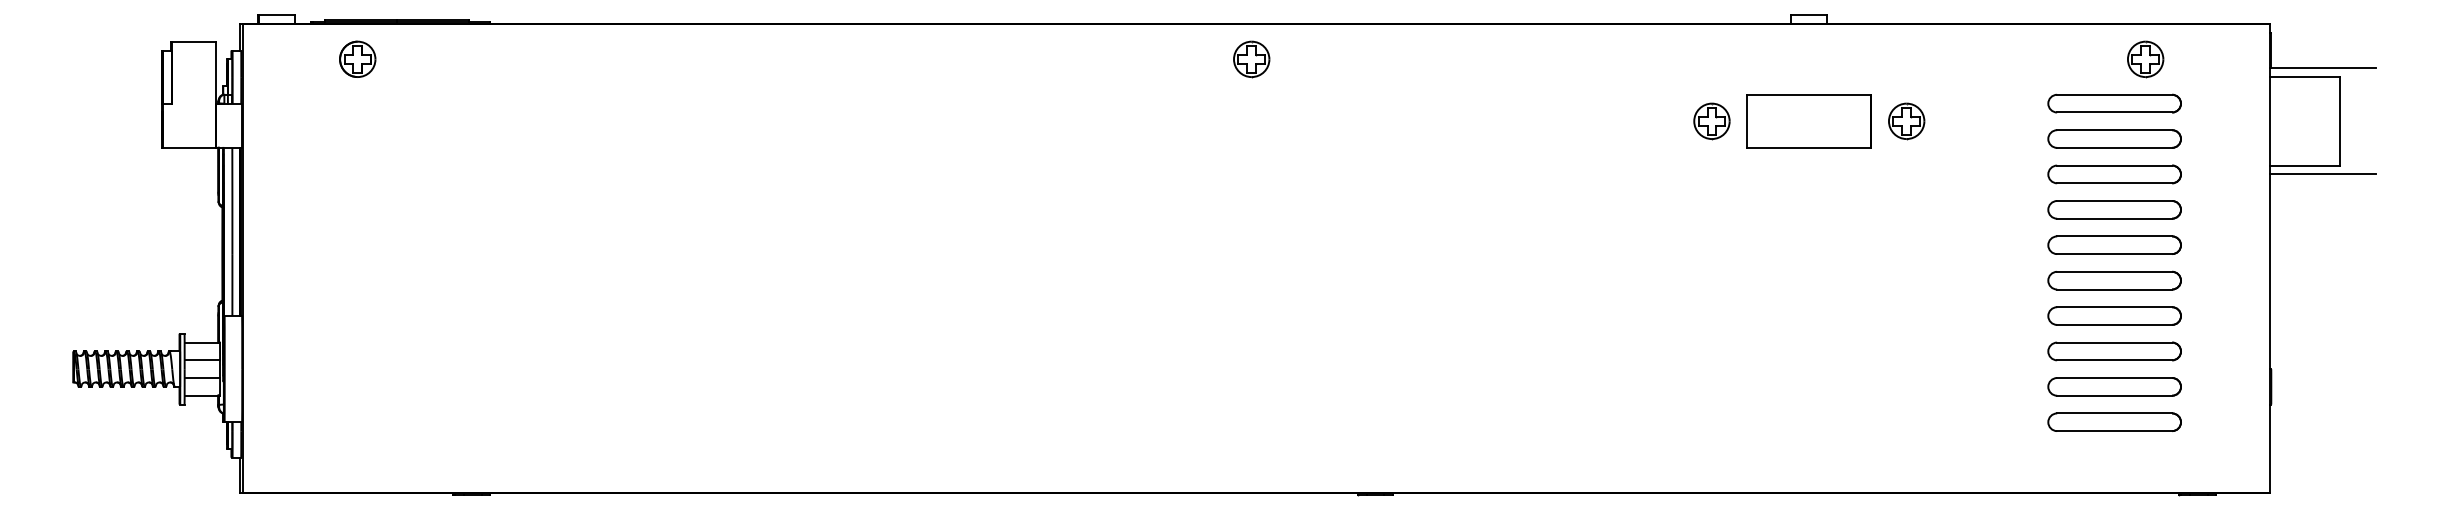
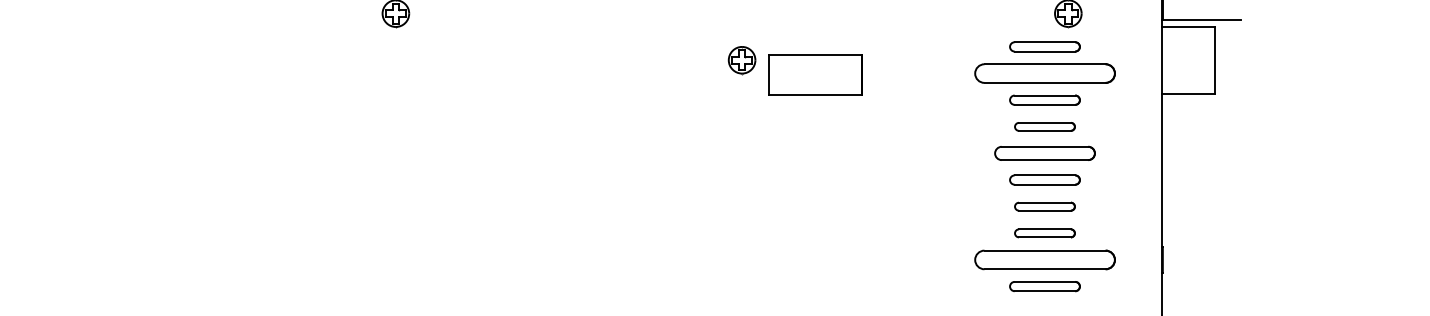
part: (2114, 103) -> (1044, 46), size x0.7
part: (1808, 121) -> (814, 74), moved
part: (1906, 121) -> (888, 60), removed
part: (2114, 138) -> (1044, 73), size x1.4
part: (2114, 174) -> (1044, 100), size x0.7
line: (2322, 174) -> (1201, 100), removed
part: (2114, 209) -> (1044, 126), size x0.6
part: (2114, 280) -> (1044, 179), size x0.7
part: (2114, 315) -> (1044, 206), size x0.6
part: (2114, 351) -> (1044, 233), size x0.6
part: (2114, 386) -> (1044, 259), size x1.4
part: (2114, 421) -> (1044, 286), size x0.7

